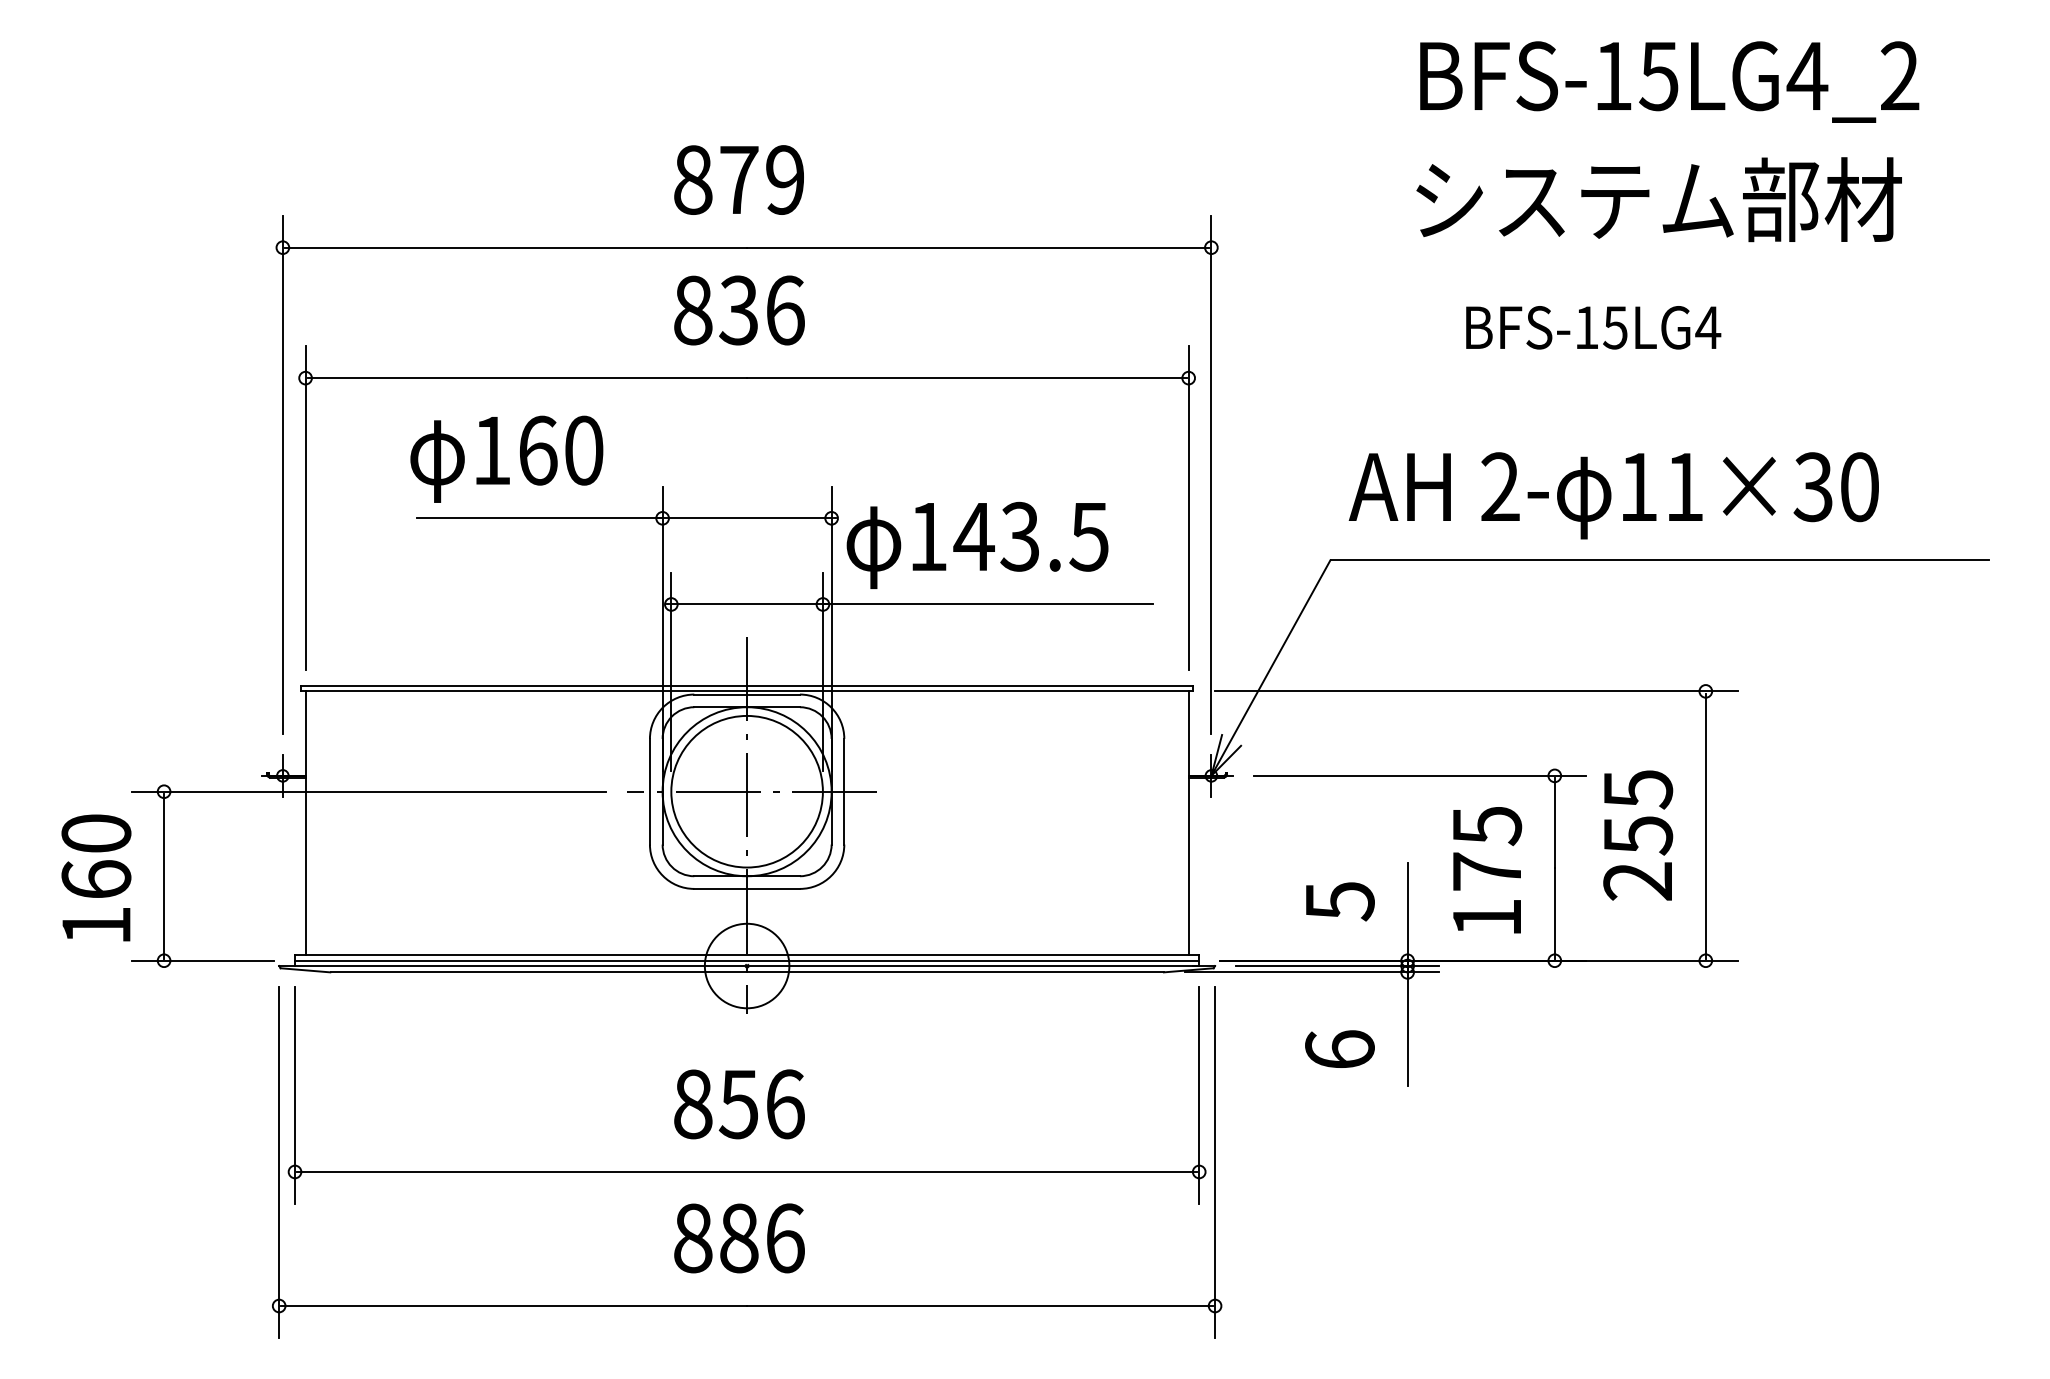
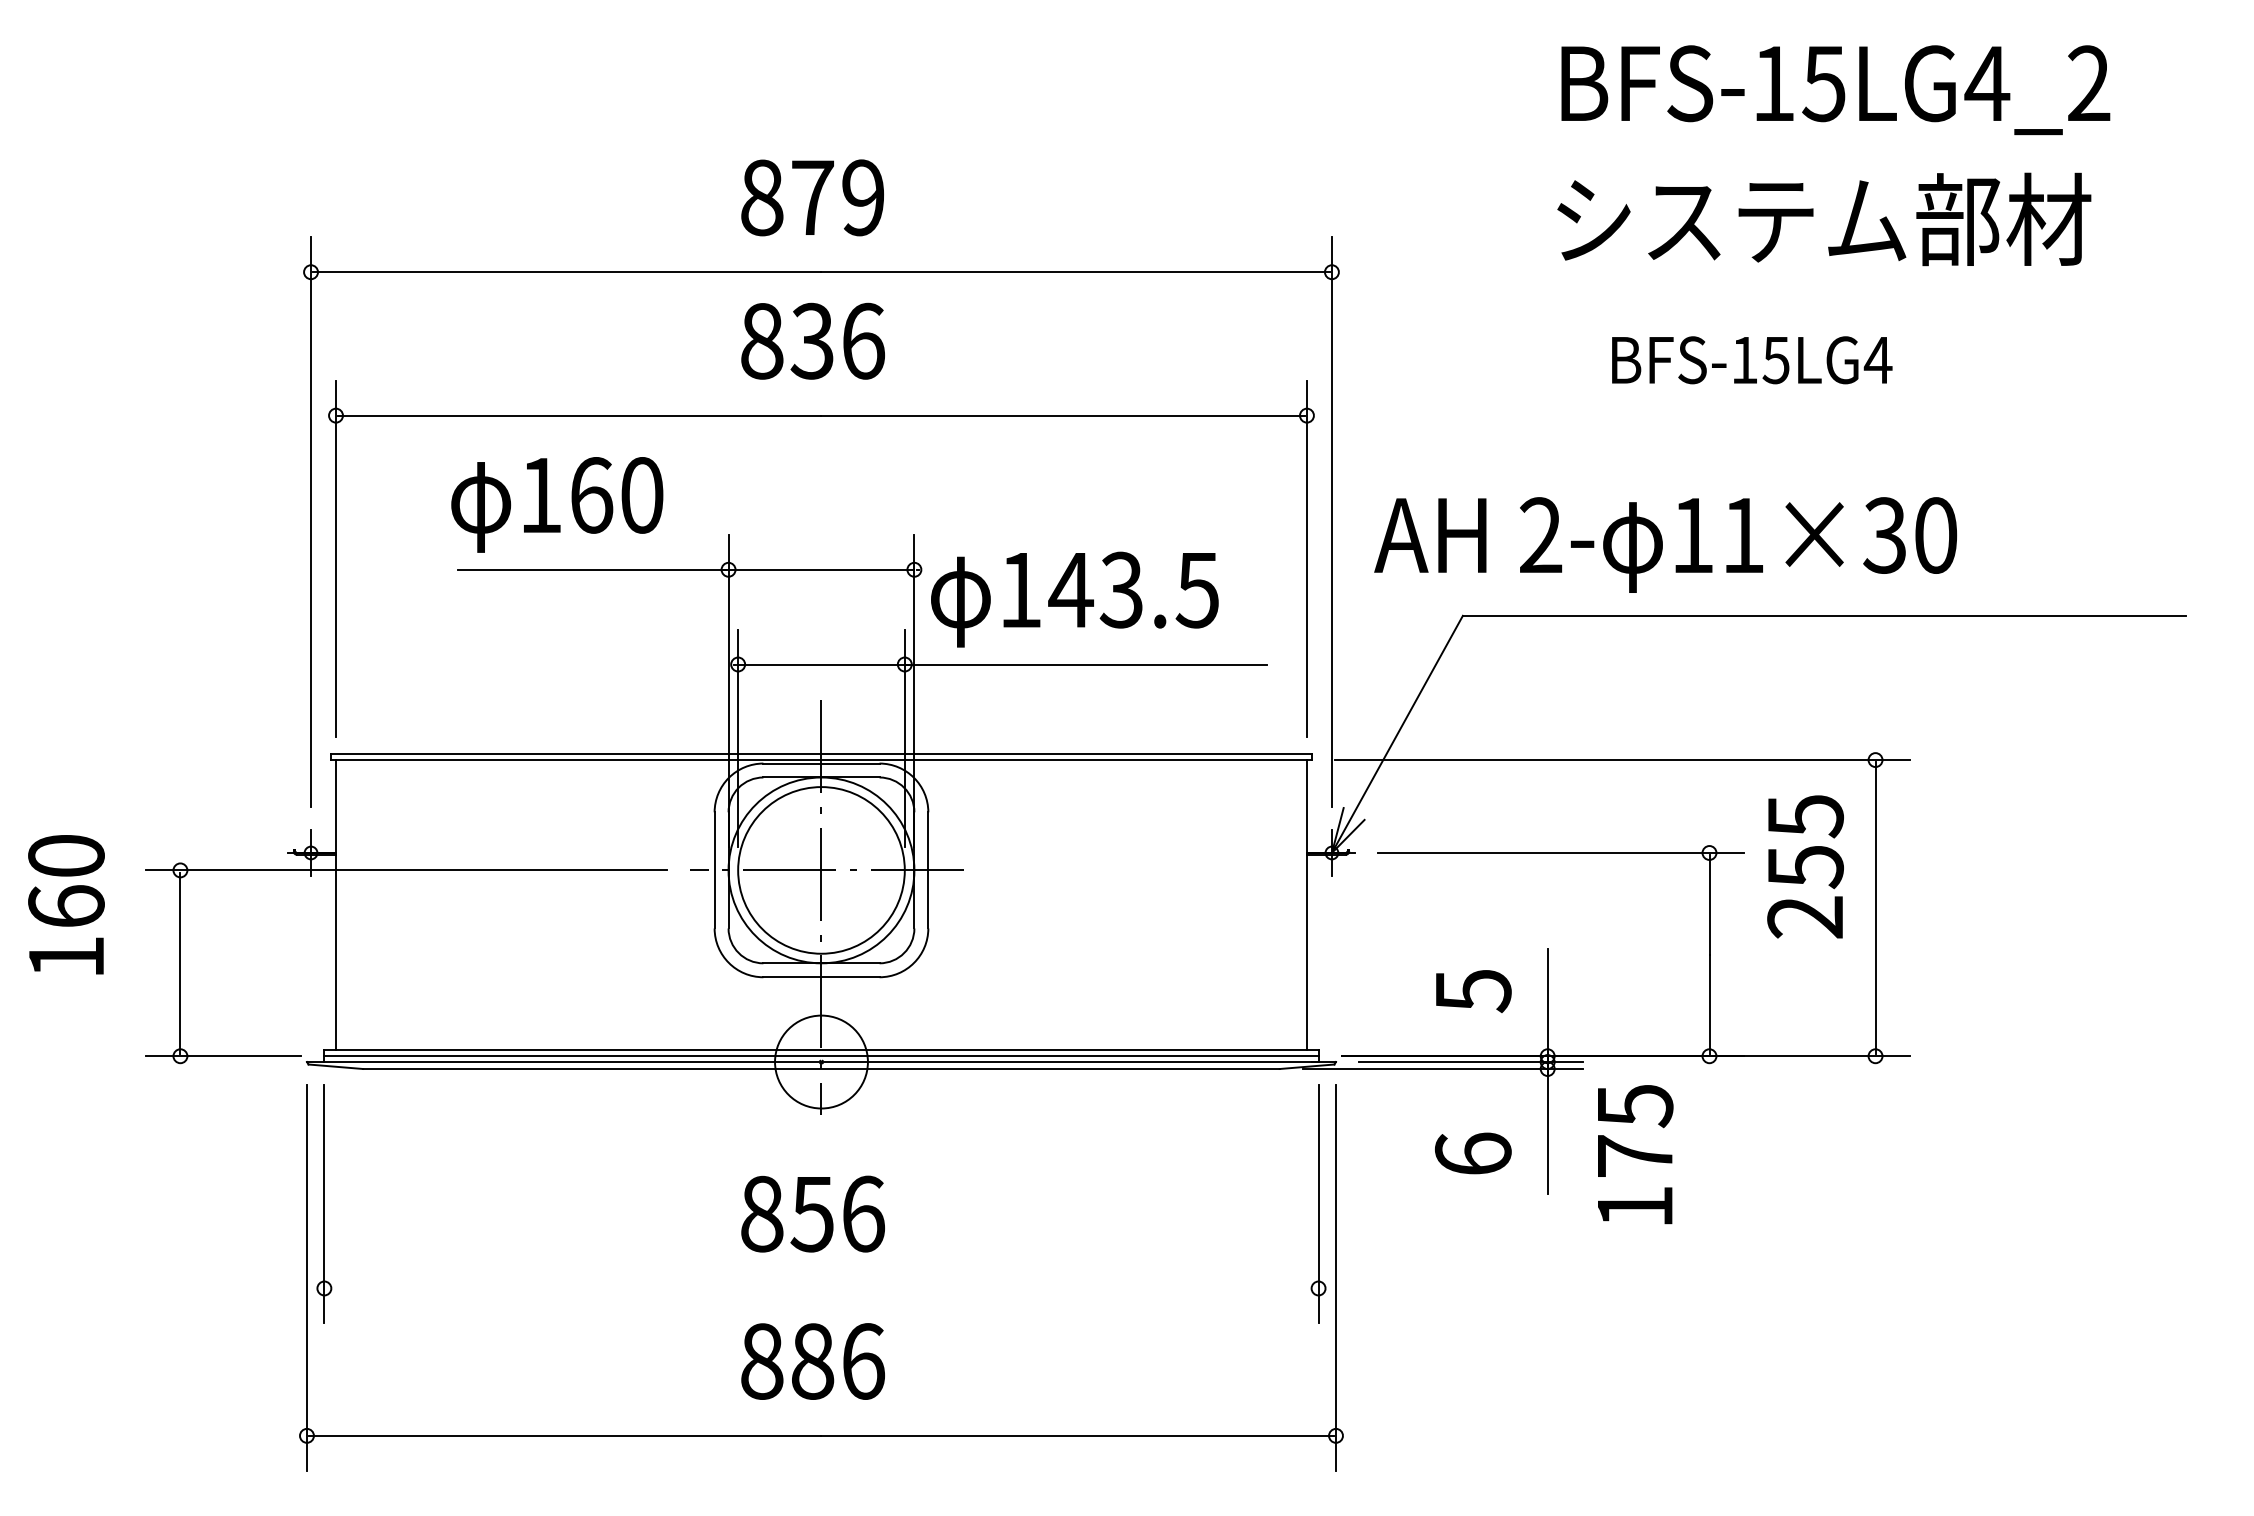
text: (1613, 495) -> (1665, 544), moved
text: (1638, 835) -> (1805, 866), moved
text: (1487, 870) -> (1635, 1154), moved
text: (96, 877) -> (66, 904), moved
line: (747, 1171) -> (821, 1287), removed

